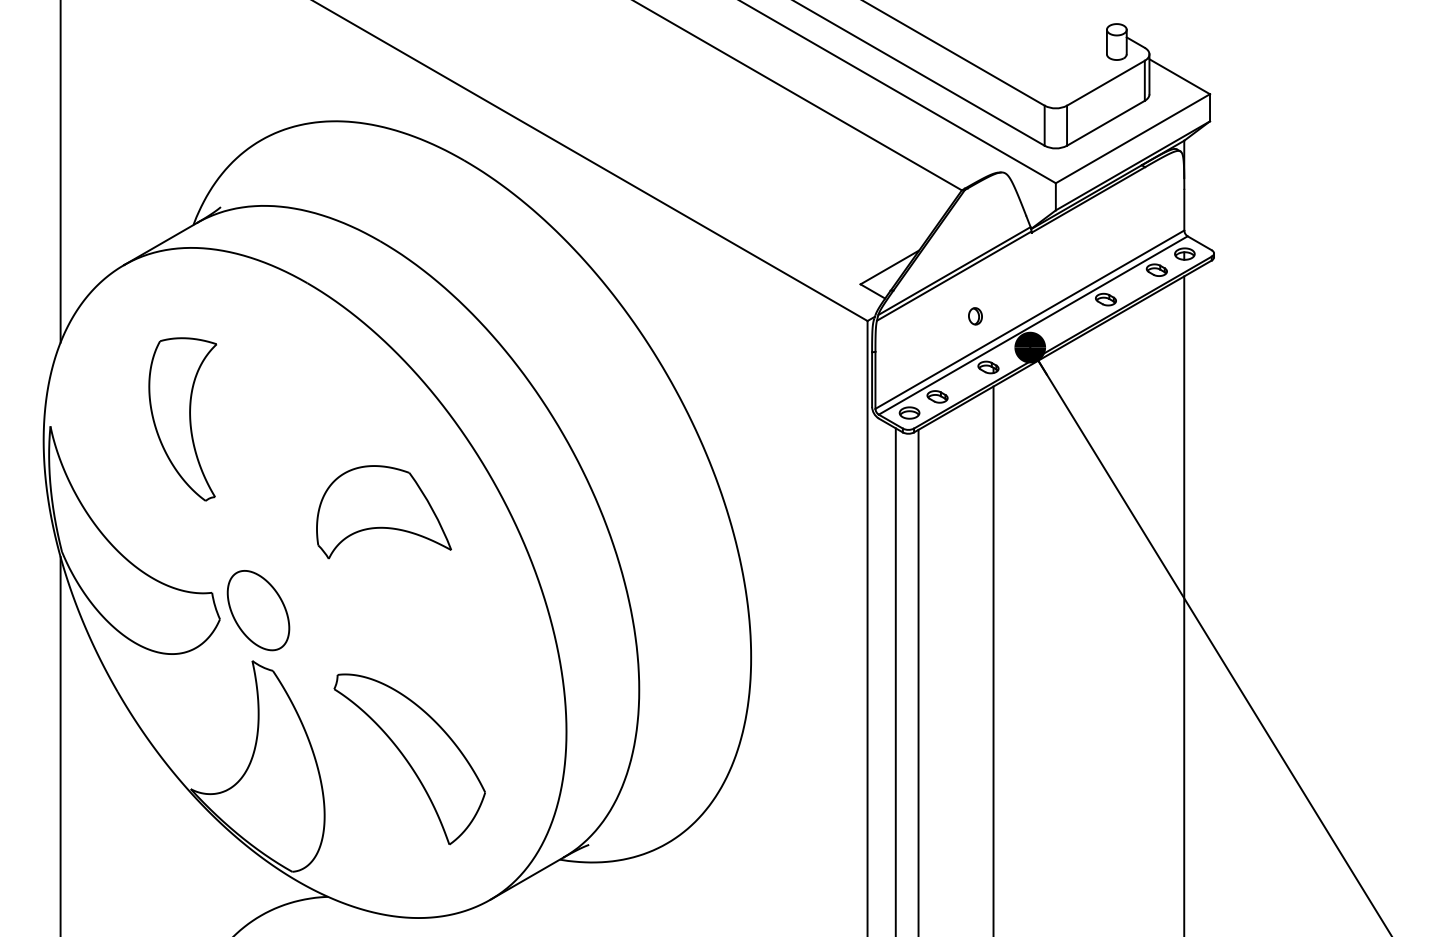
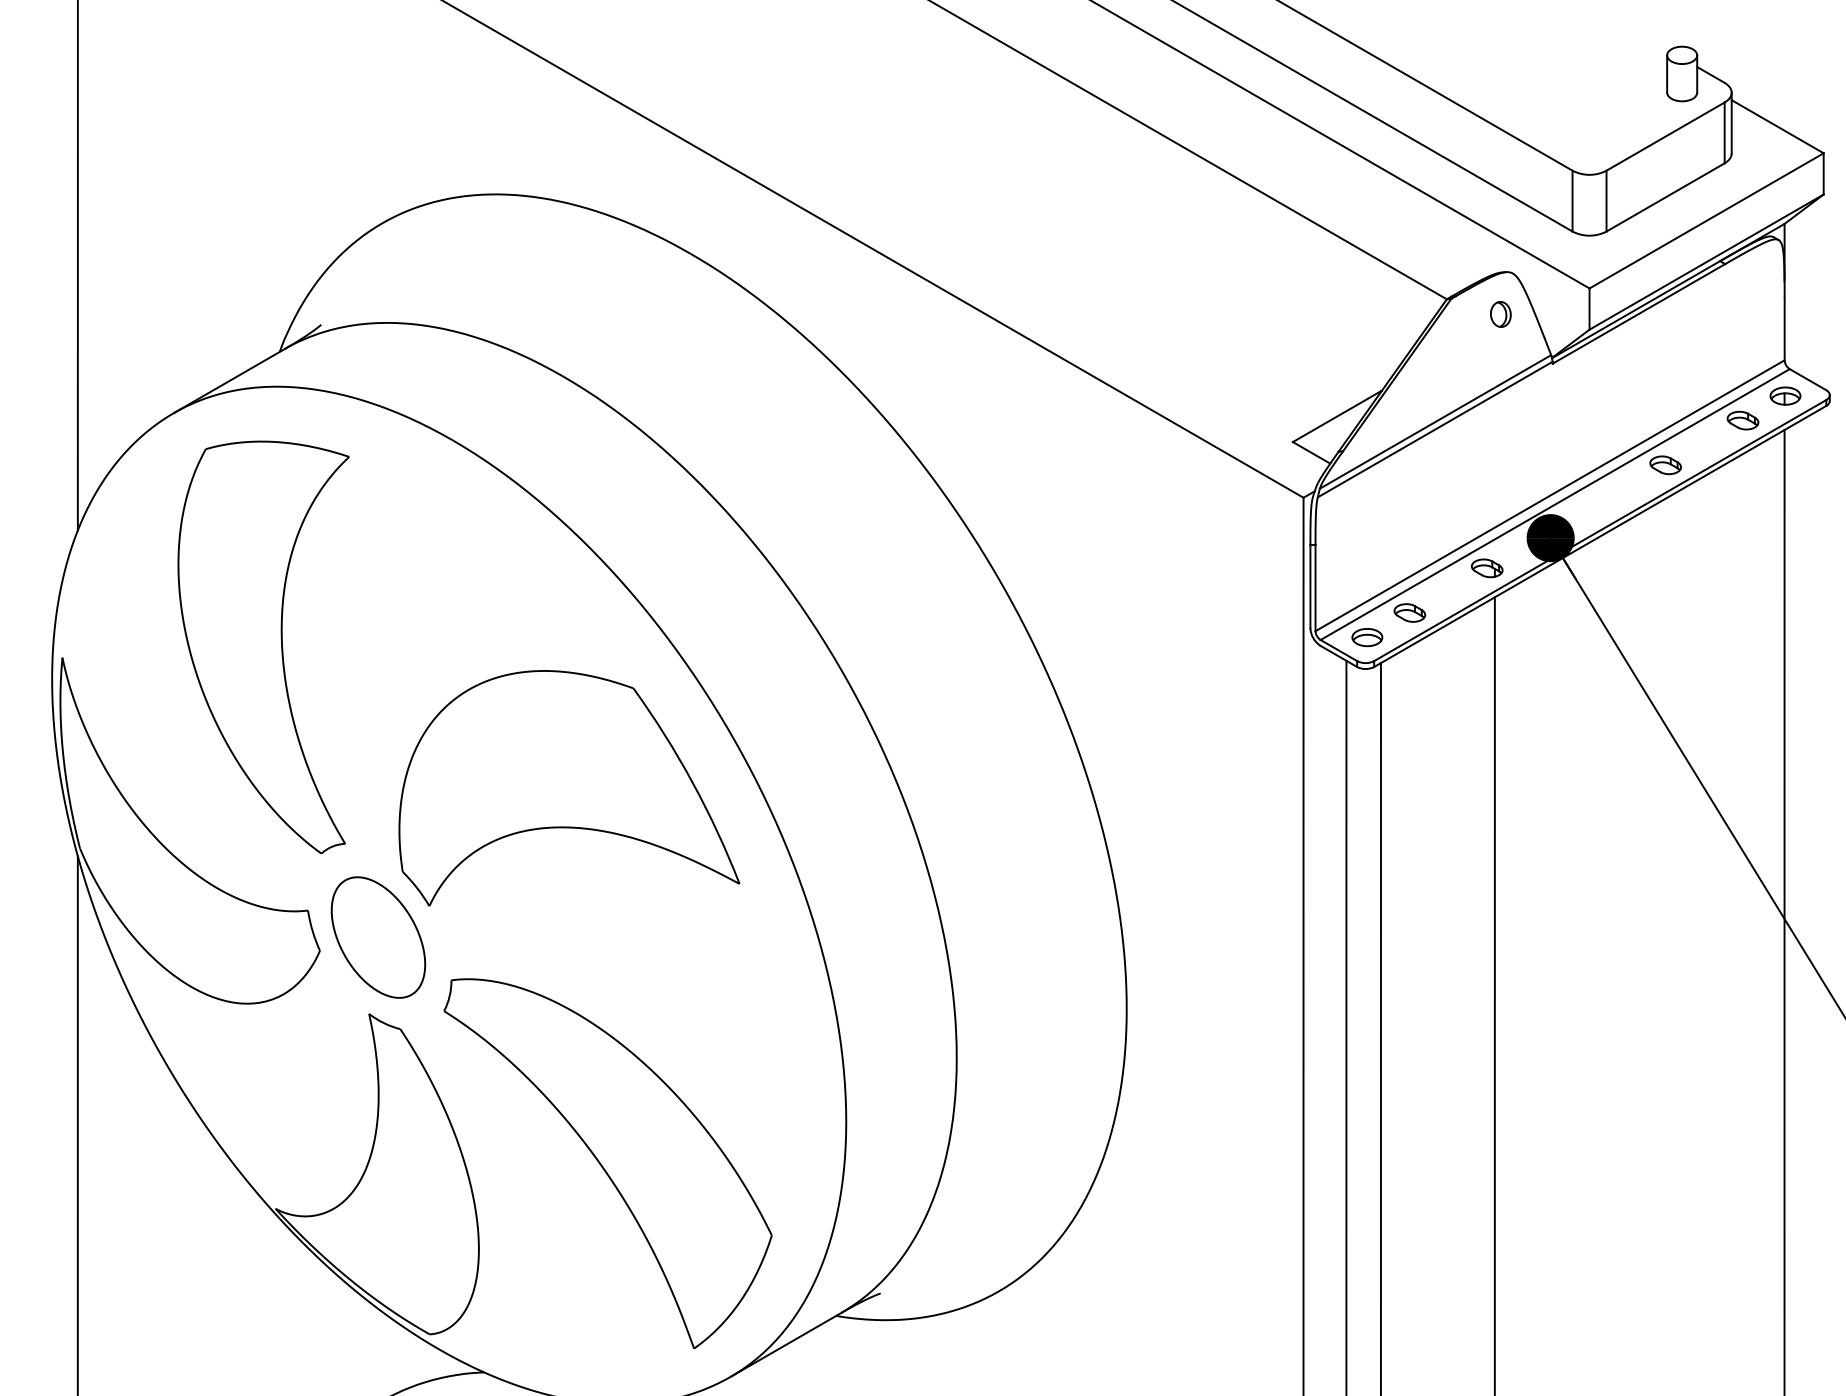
part: (975, 316) -> (1500, 314), moved
part: (182, 419) -> (262, 647), size x1.67
part: (383, 512) -> (568, 788), size x1.67
part: (409, 759) -> (607, 1163), size x1.43

